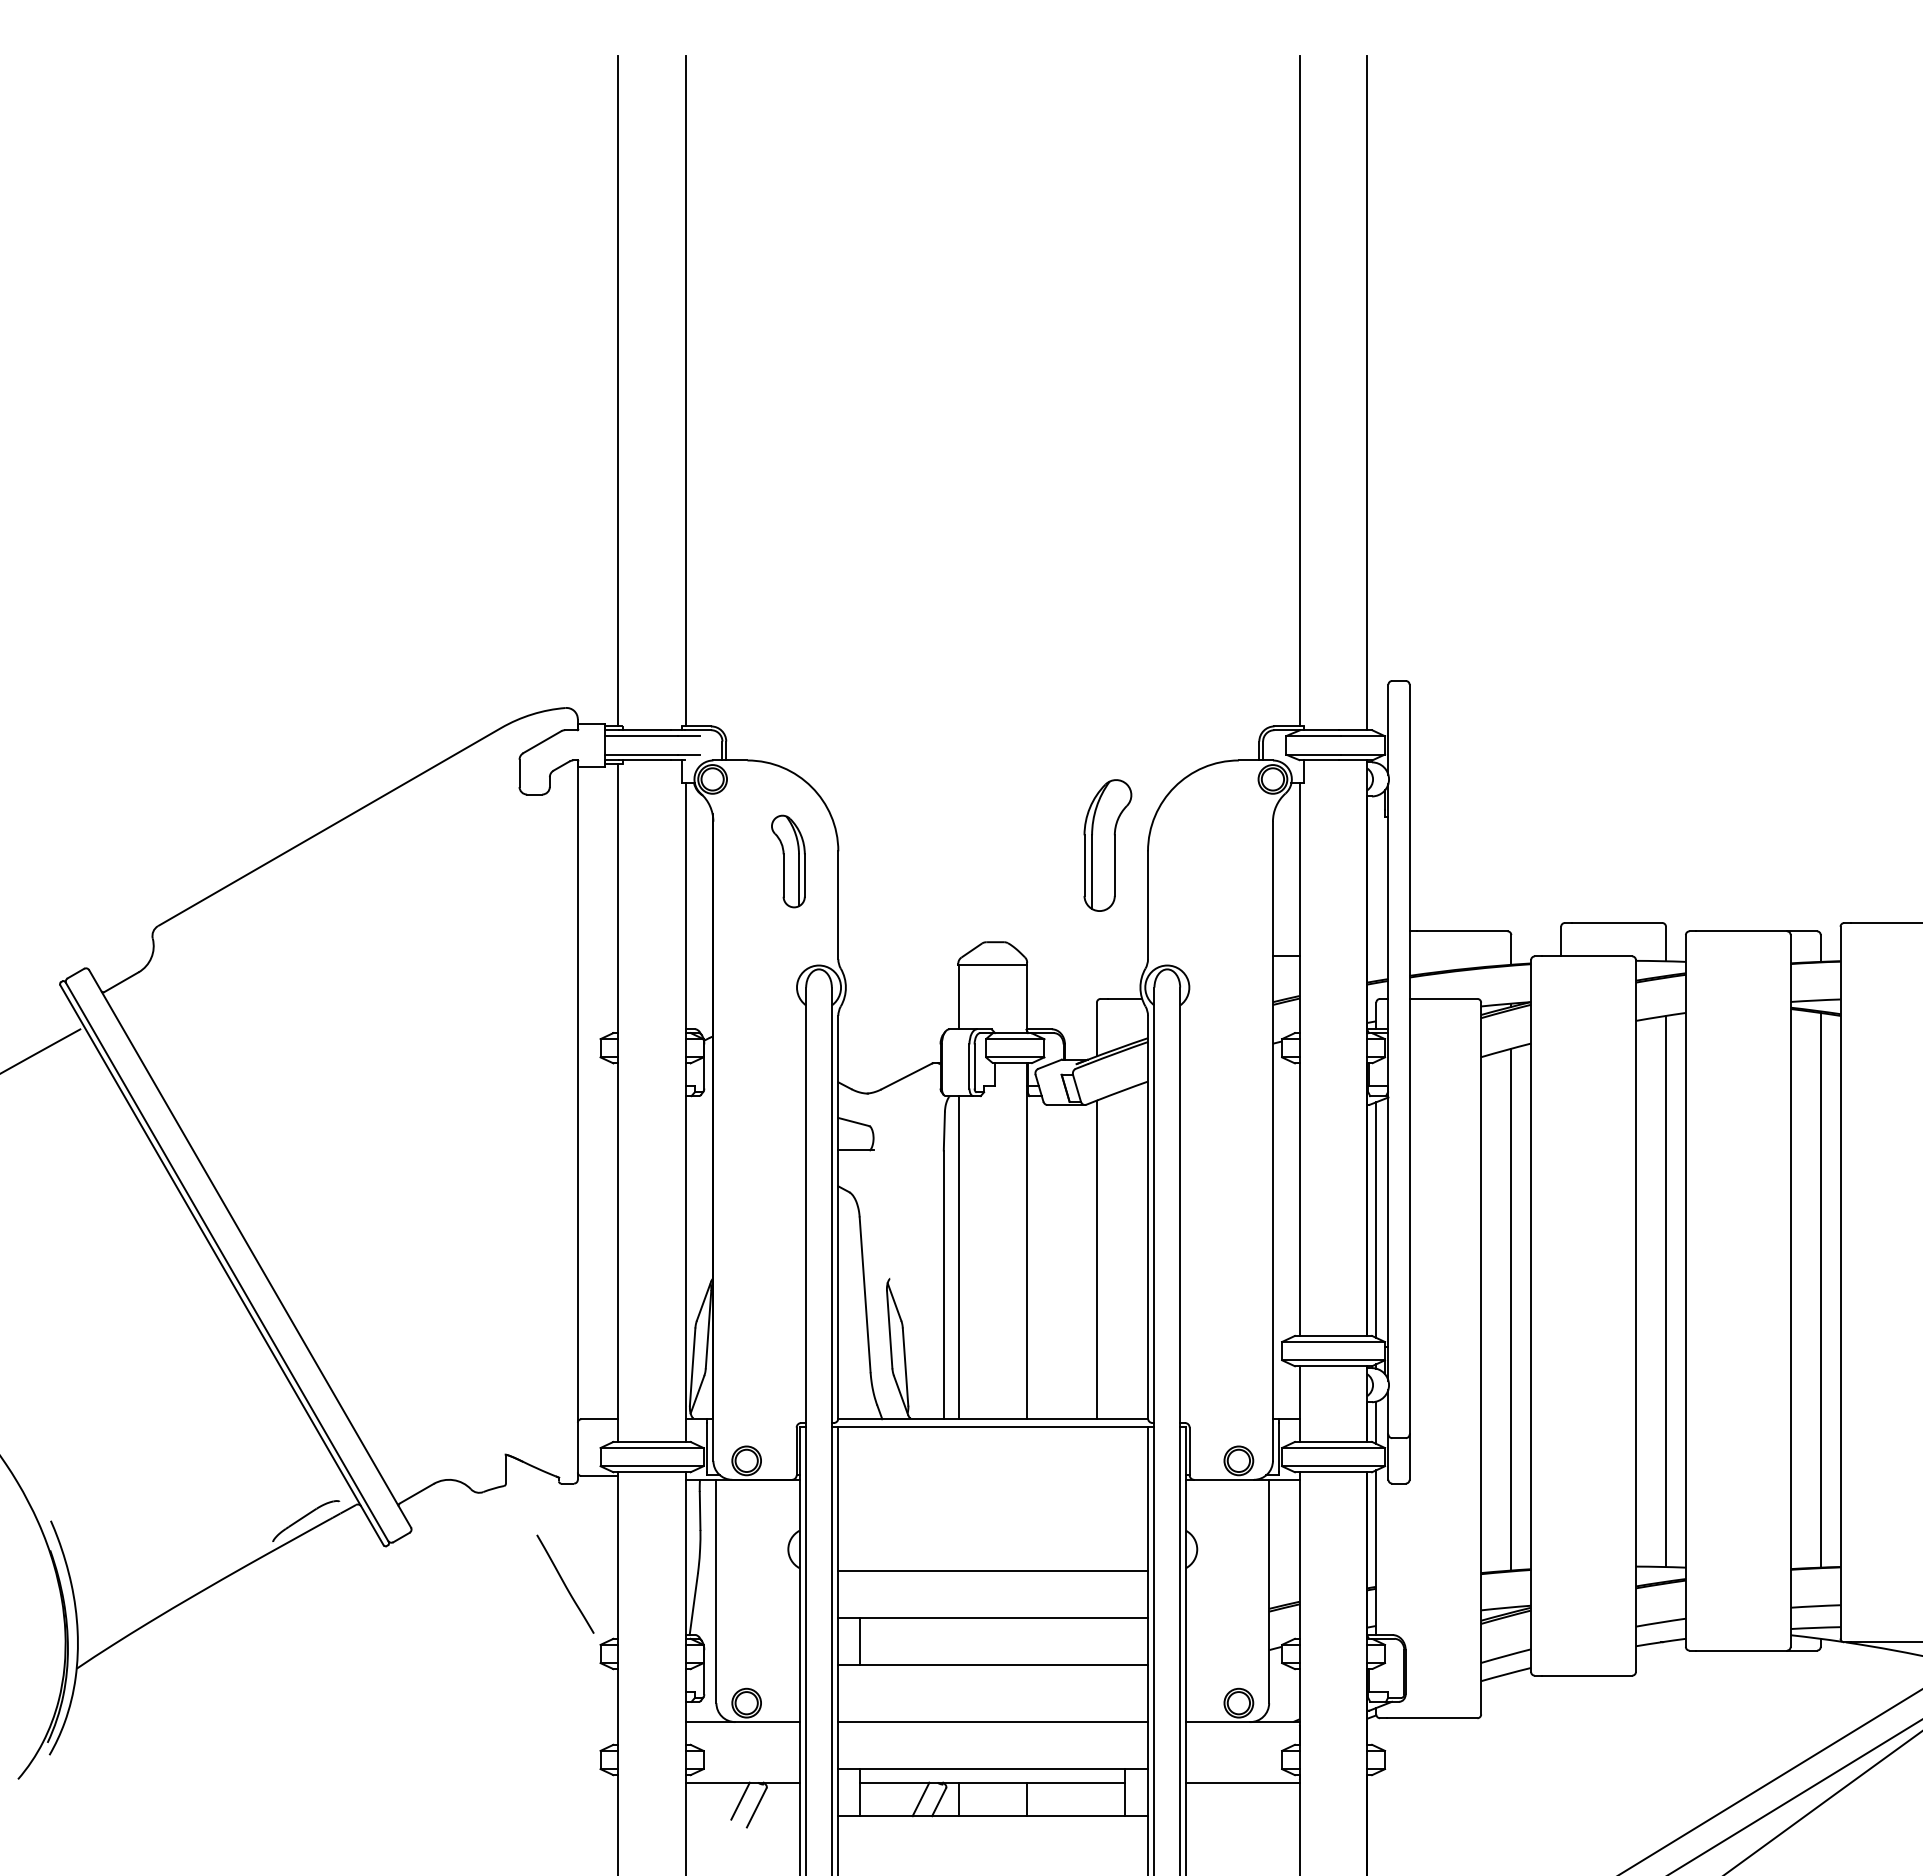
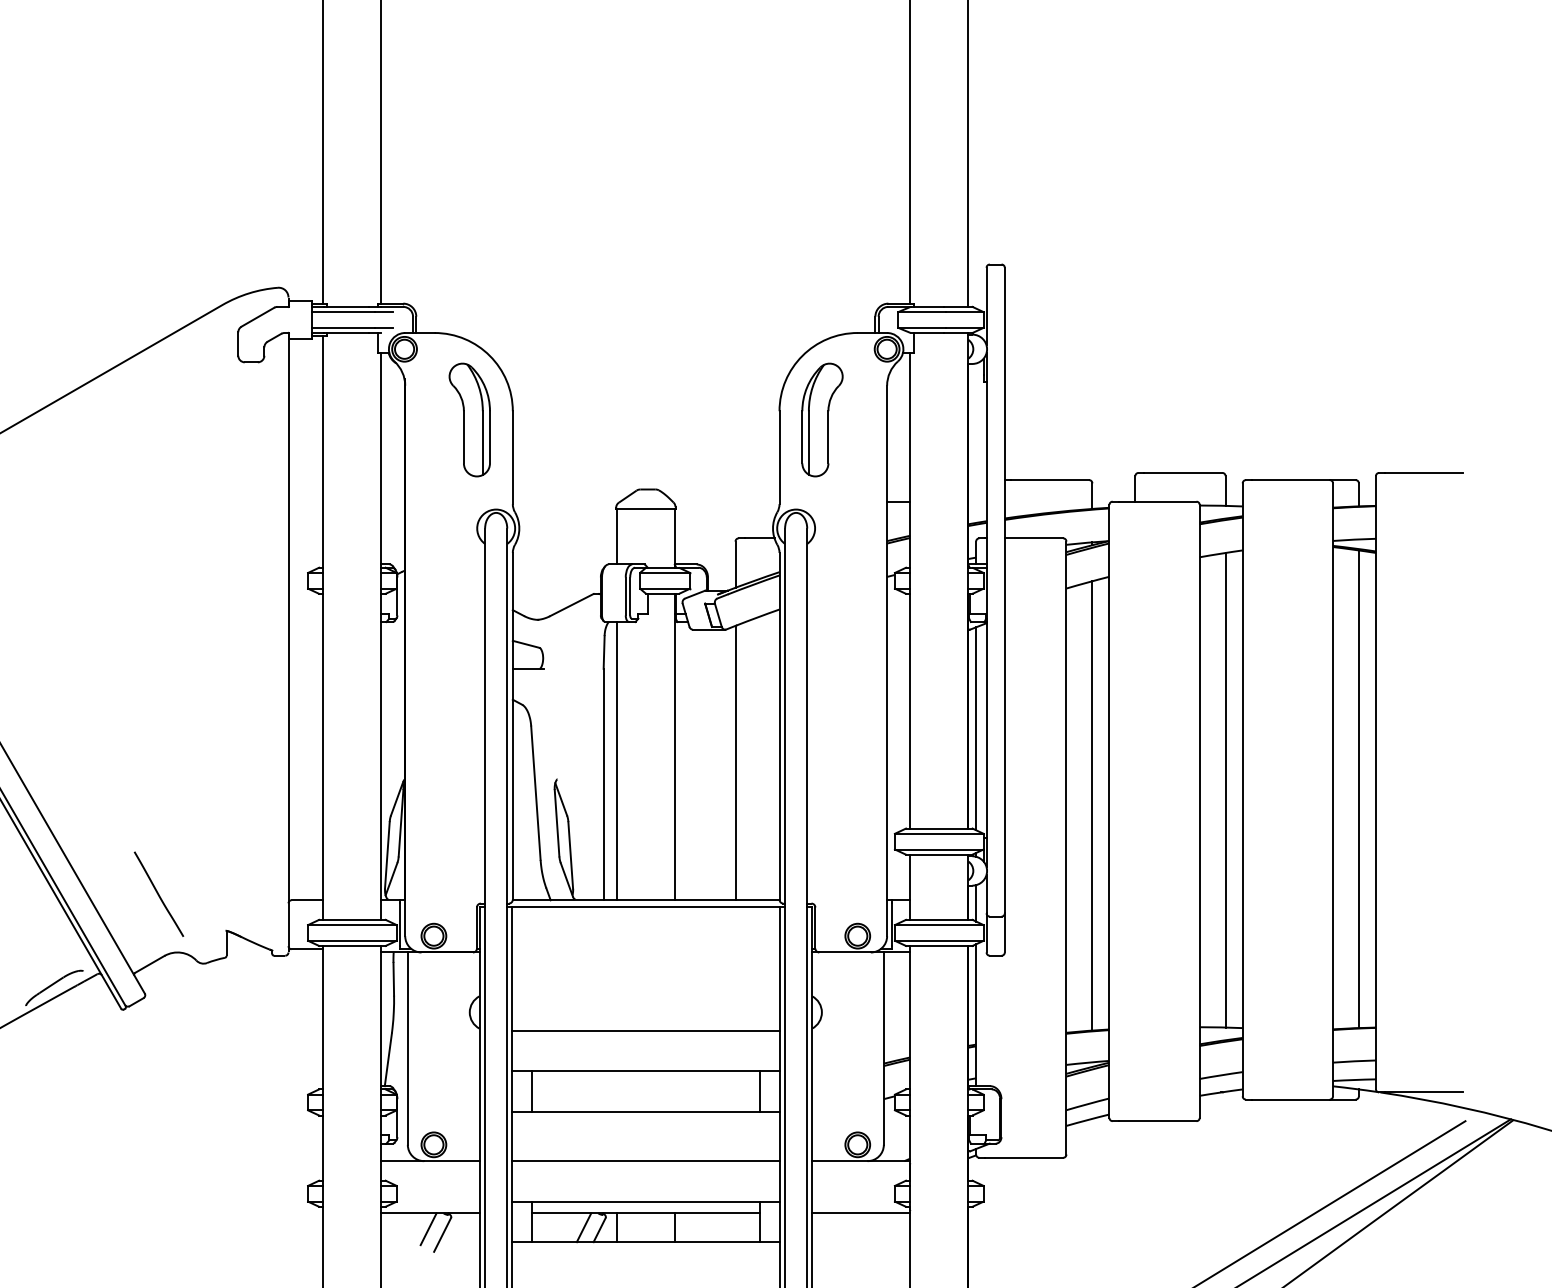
part: (1107, 845) -> (822, 419), moved
part: (788, 861) -> (469, 419), size x1.43
line: (565, 1583) -> (159, 893), moved
line: (1125, 1641) -> (760, 1091), added

